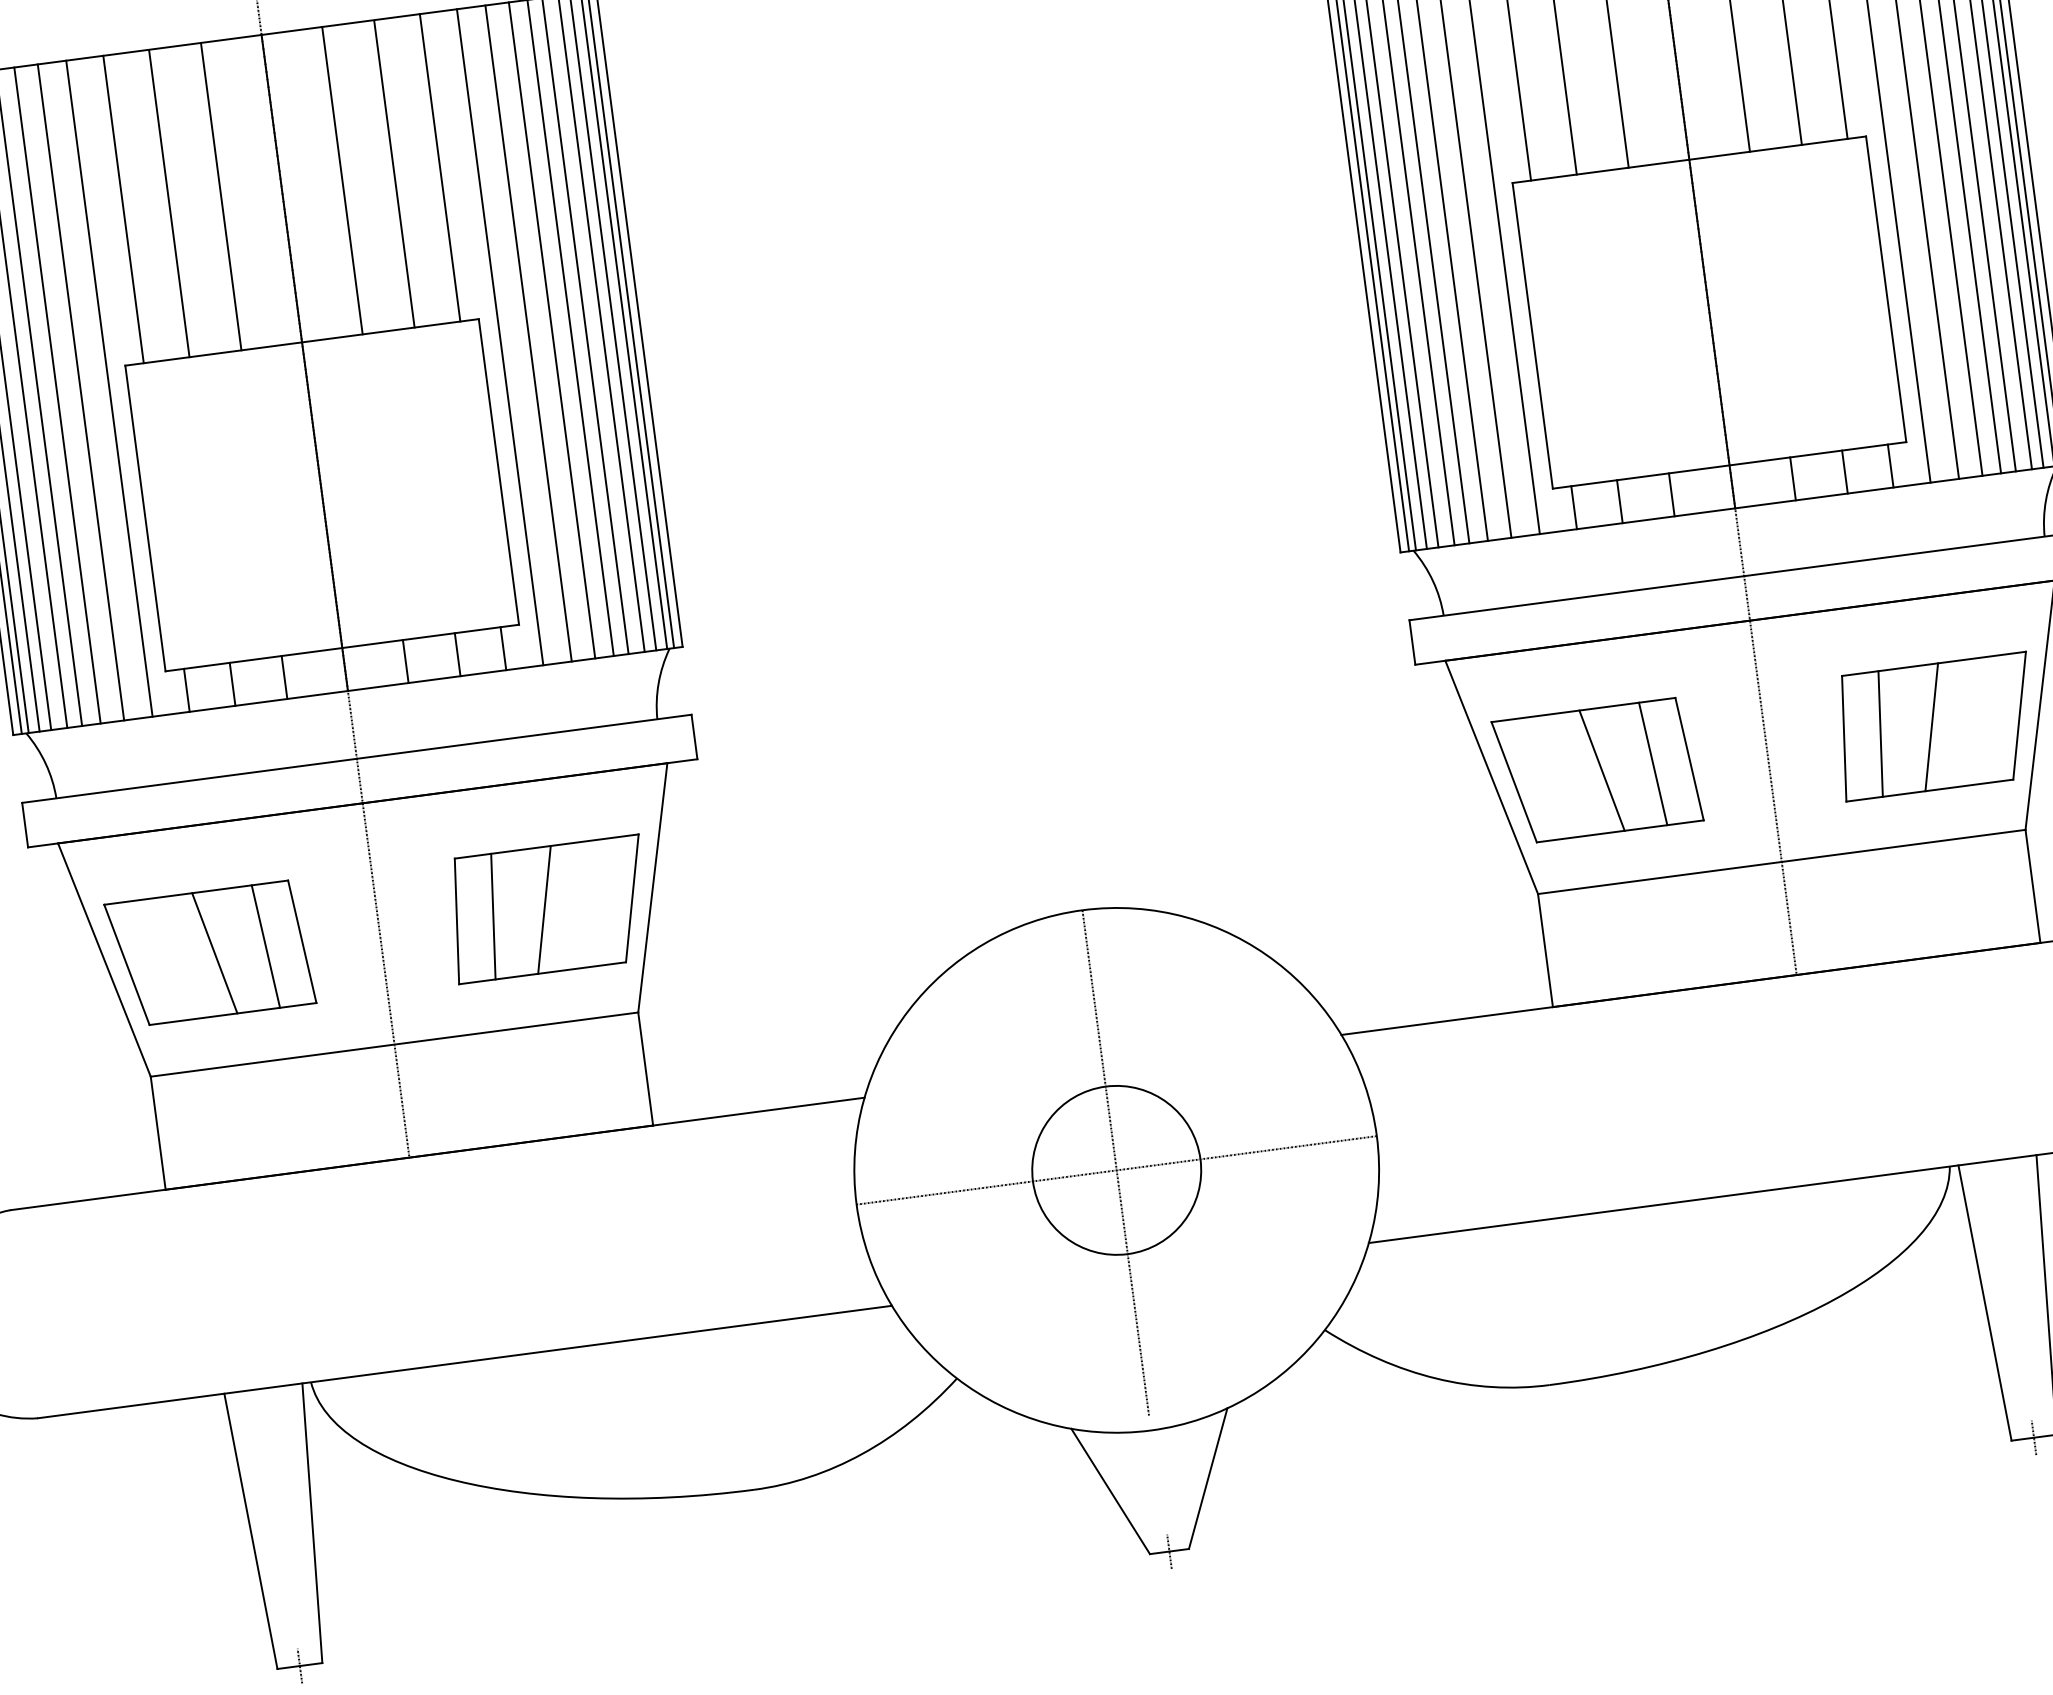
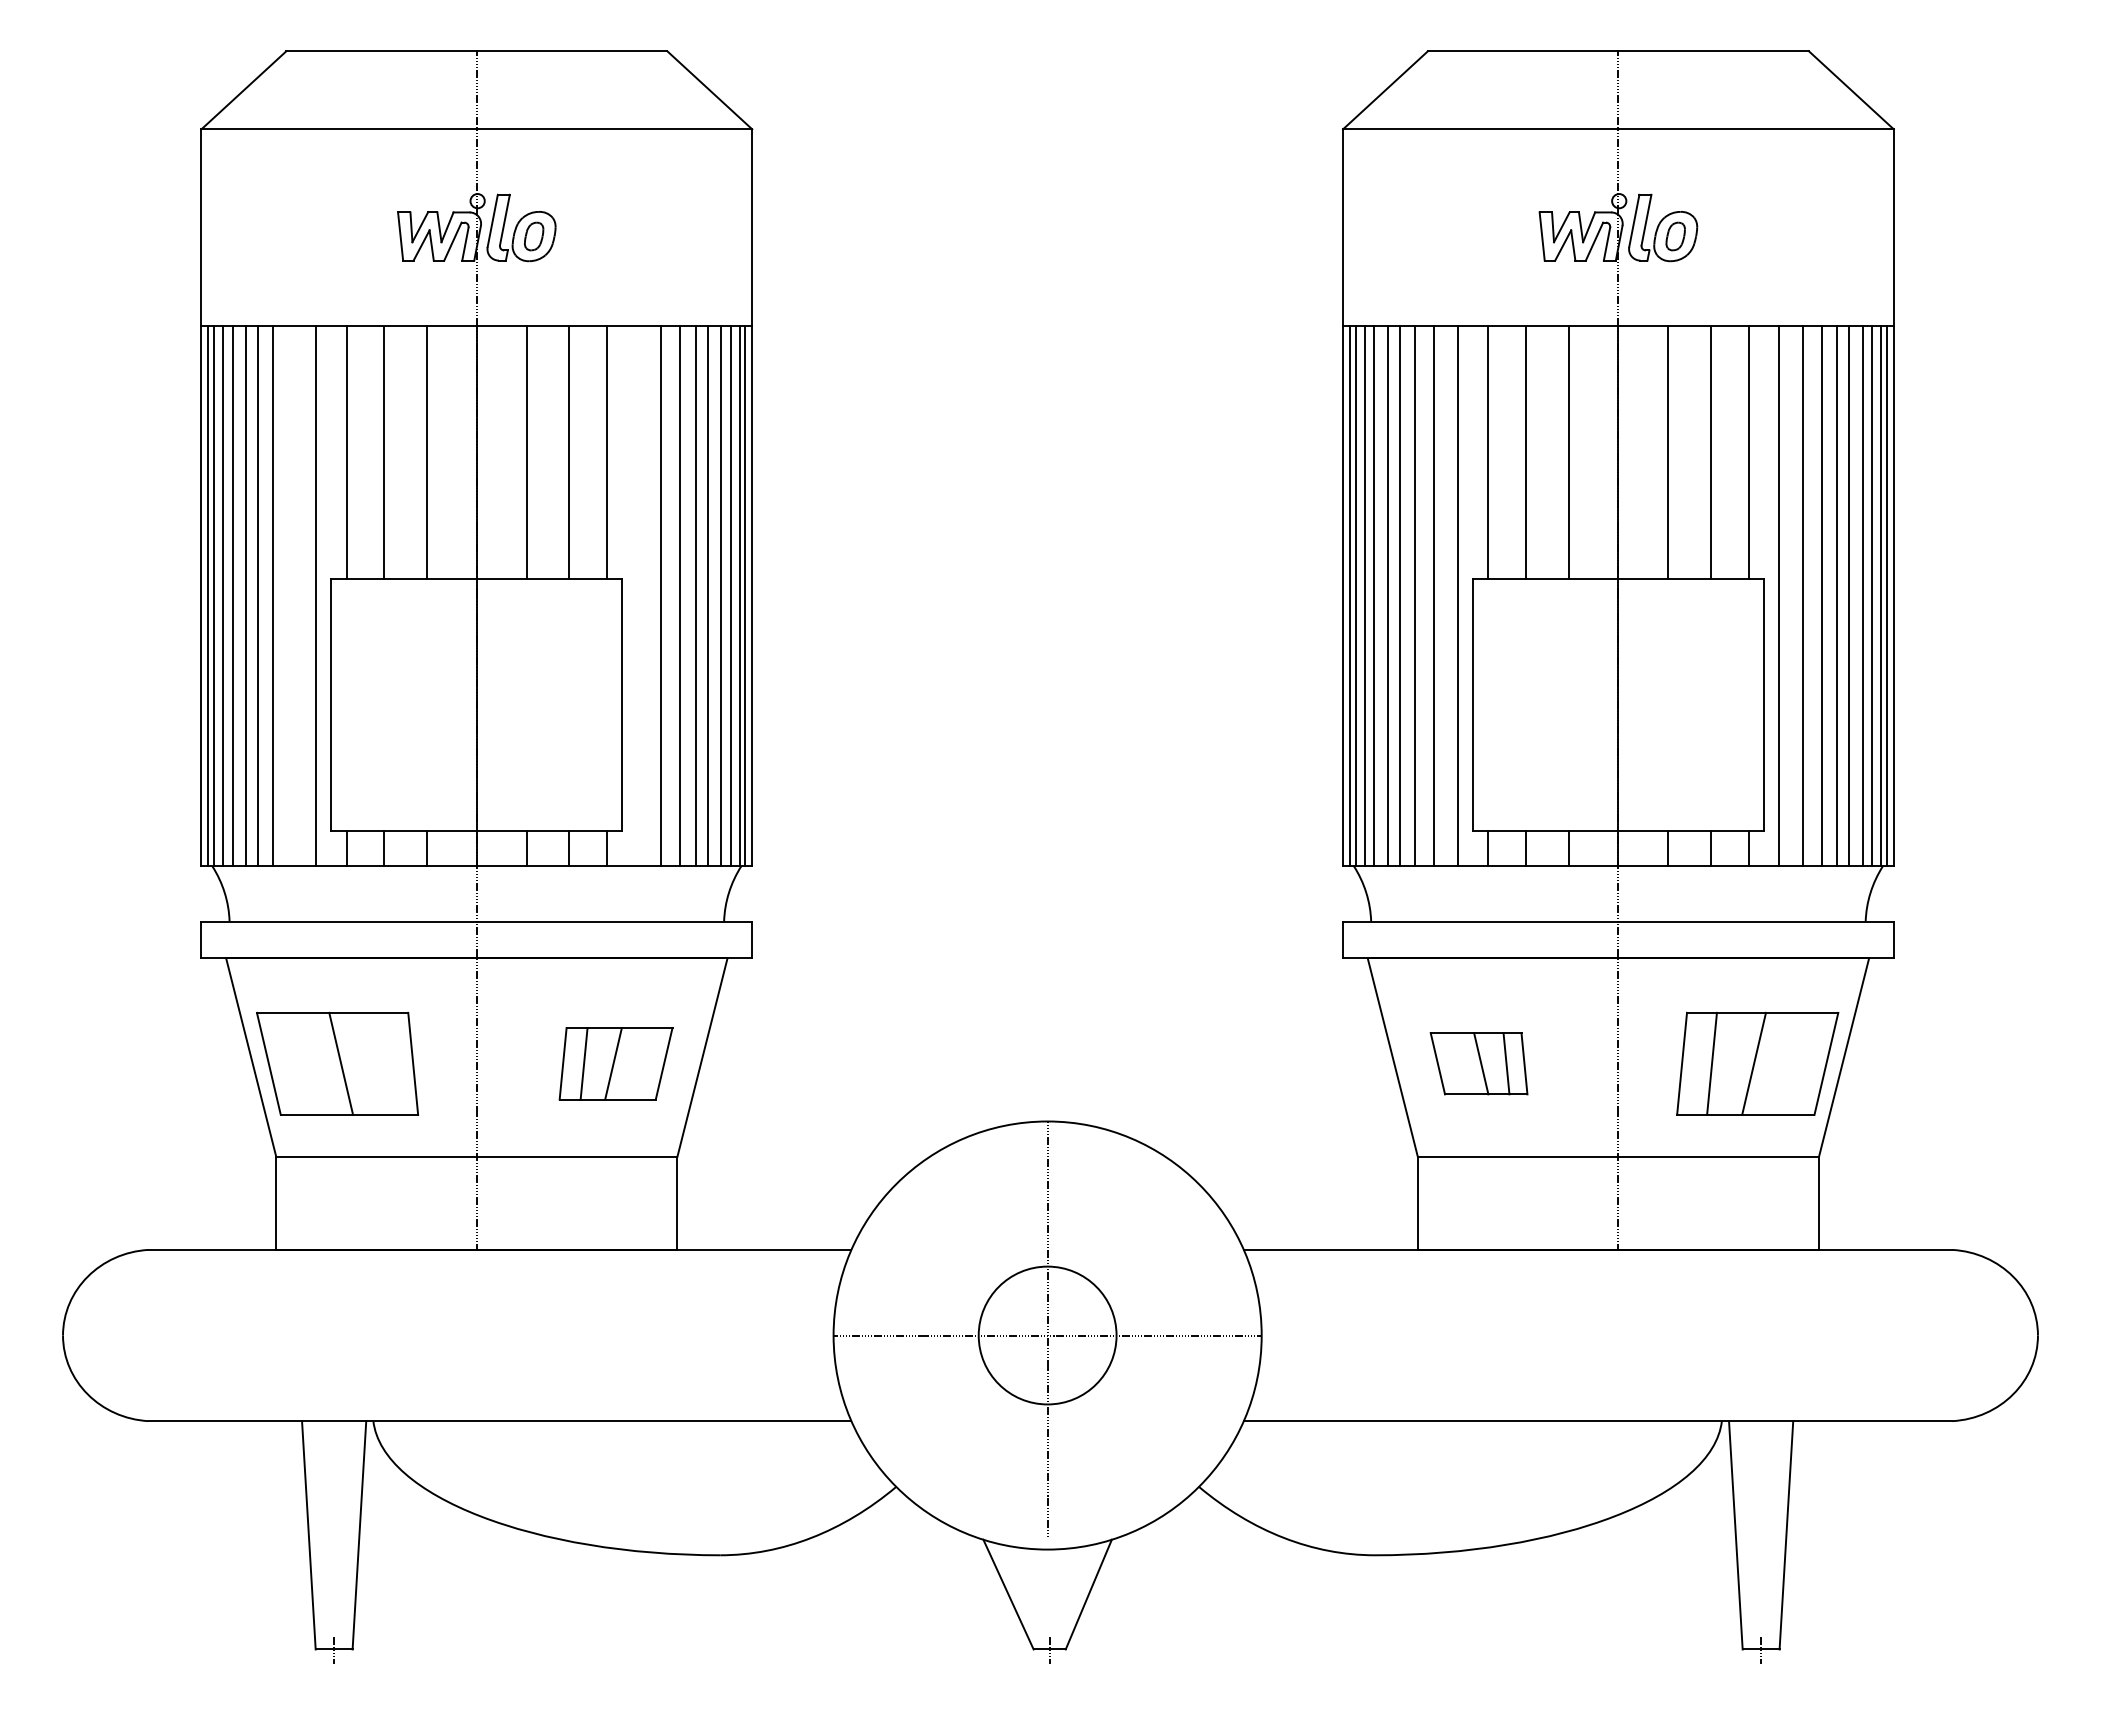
line: (499, 336) -> (637, 595), removed
line: (80, 391) -> (292, 595), removed
part: (1596, 770) -> (1478, 1063), size x0.6
part: (548, 908) -> (615, 1063), size x0.7
line: (266, 946) -> (383, 1063), removed

